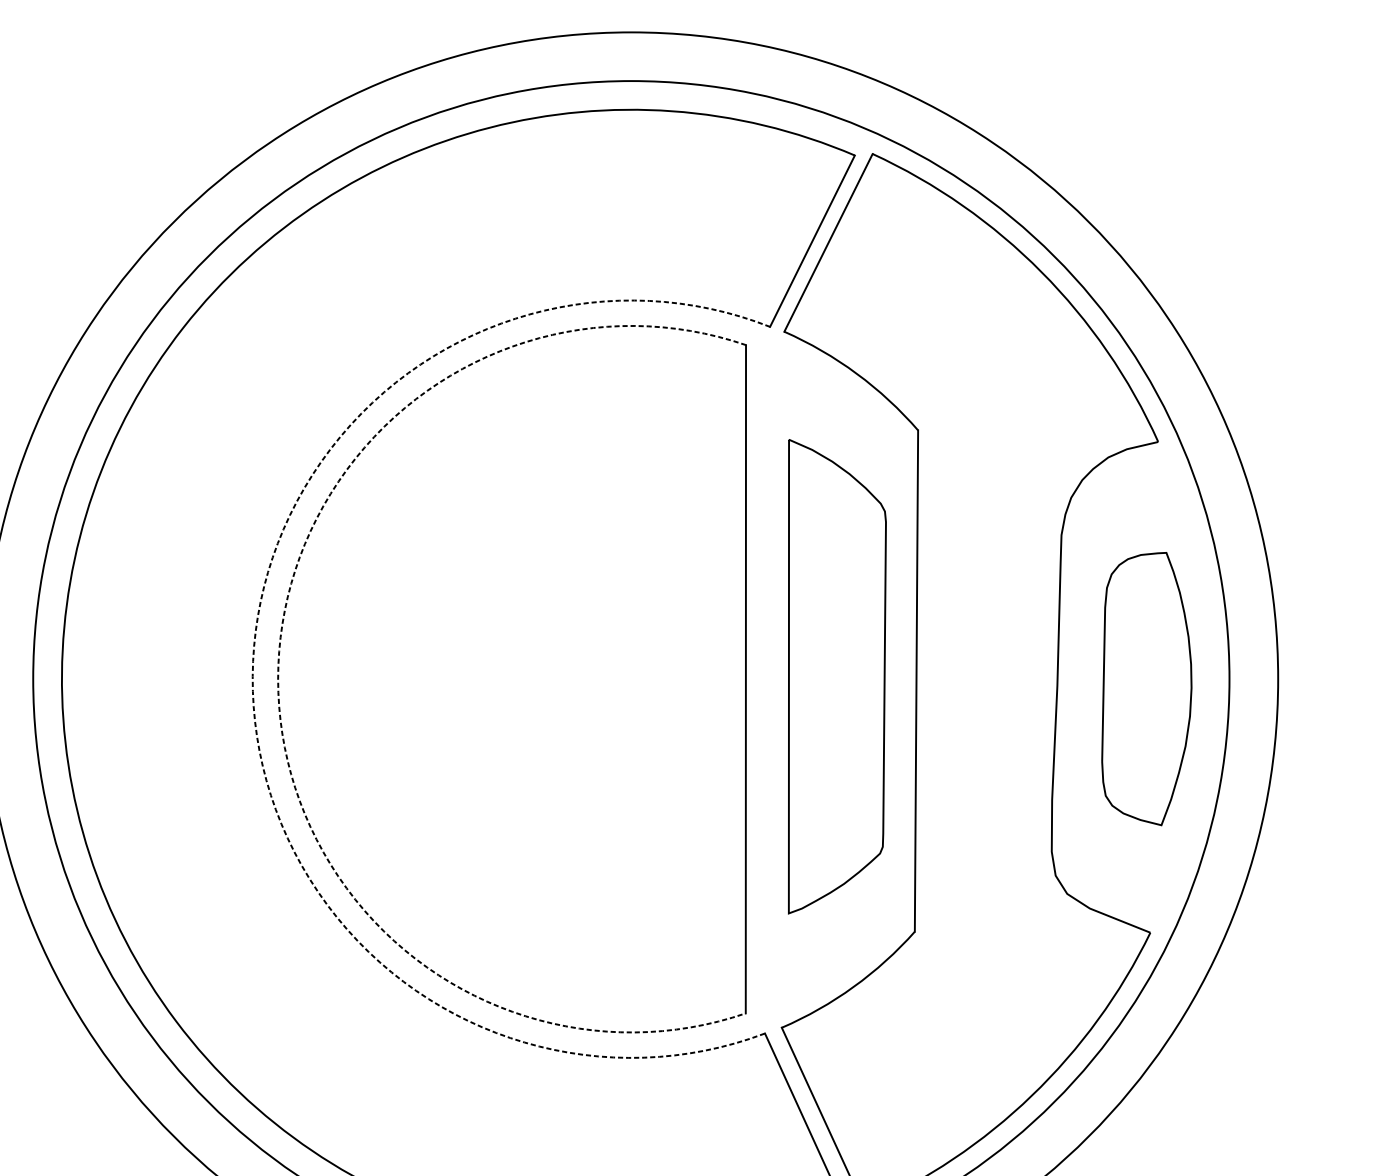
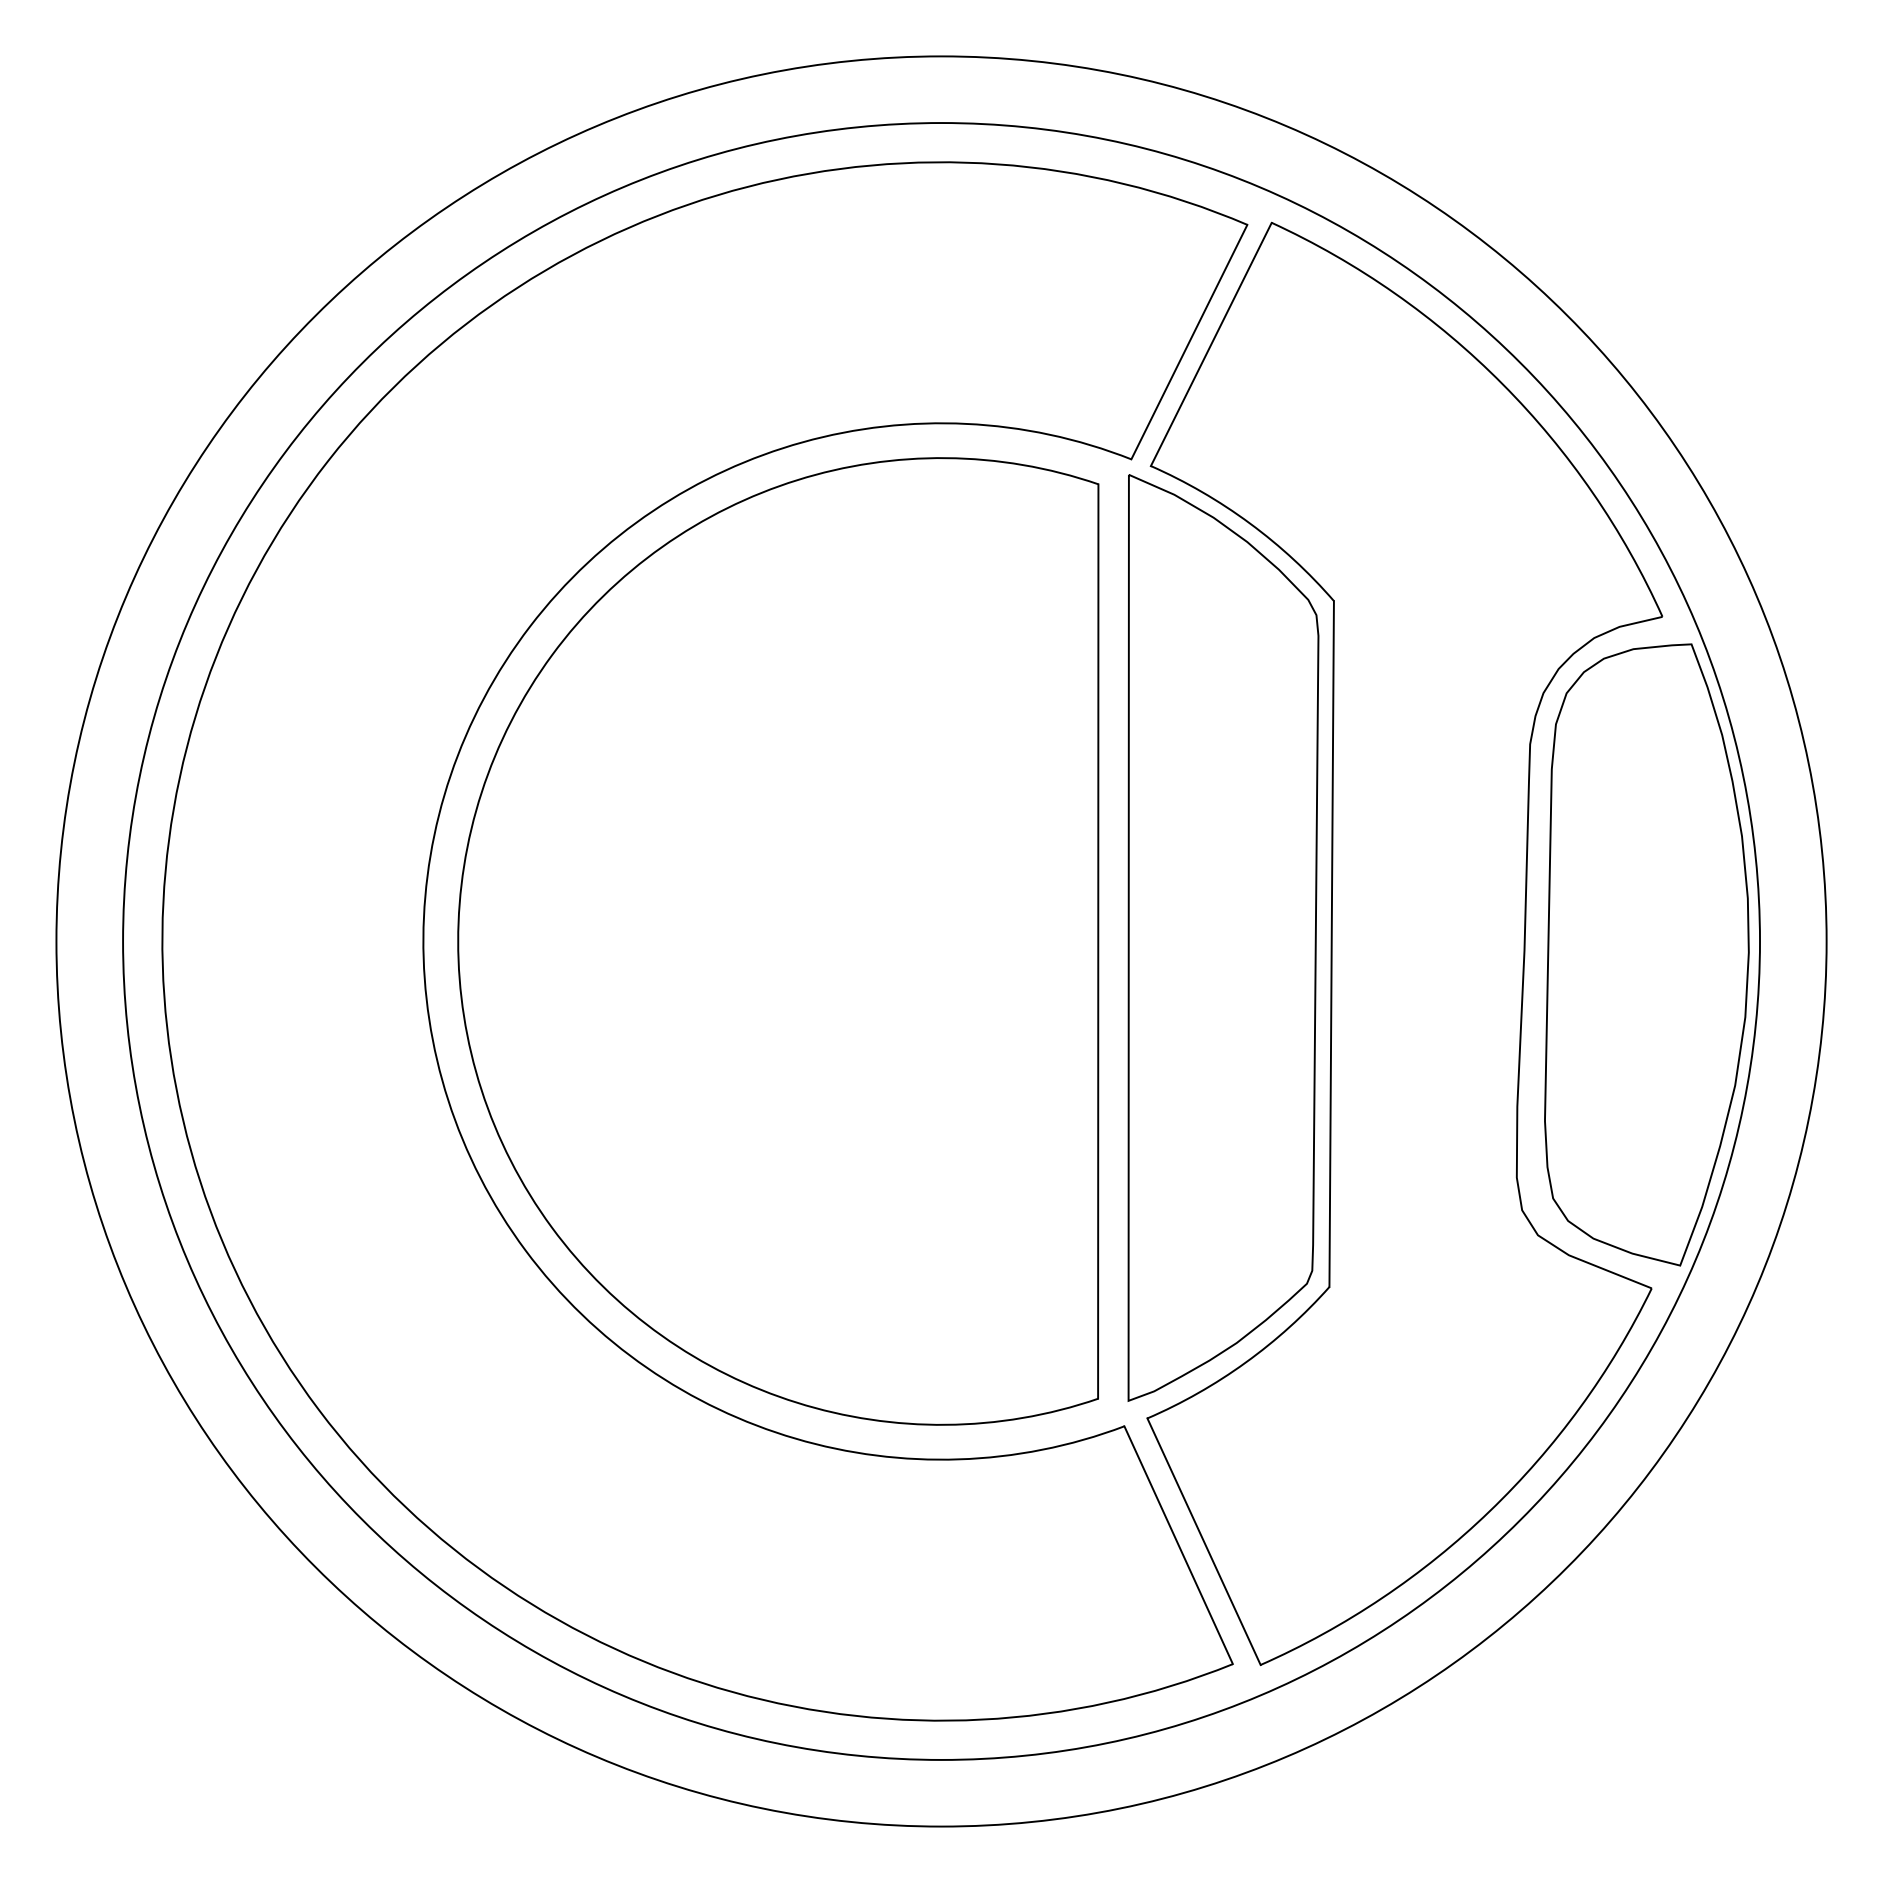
arc: (252, 676) -> (423, 937), dashed -> solid
part: (837, 676) -> (1223, 937), size x1.43
arc: (278, 679) -> (458, 941), dashed -> solid
part: (1146, 688) -> (1646, 954), size x1.67

